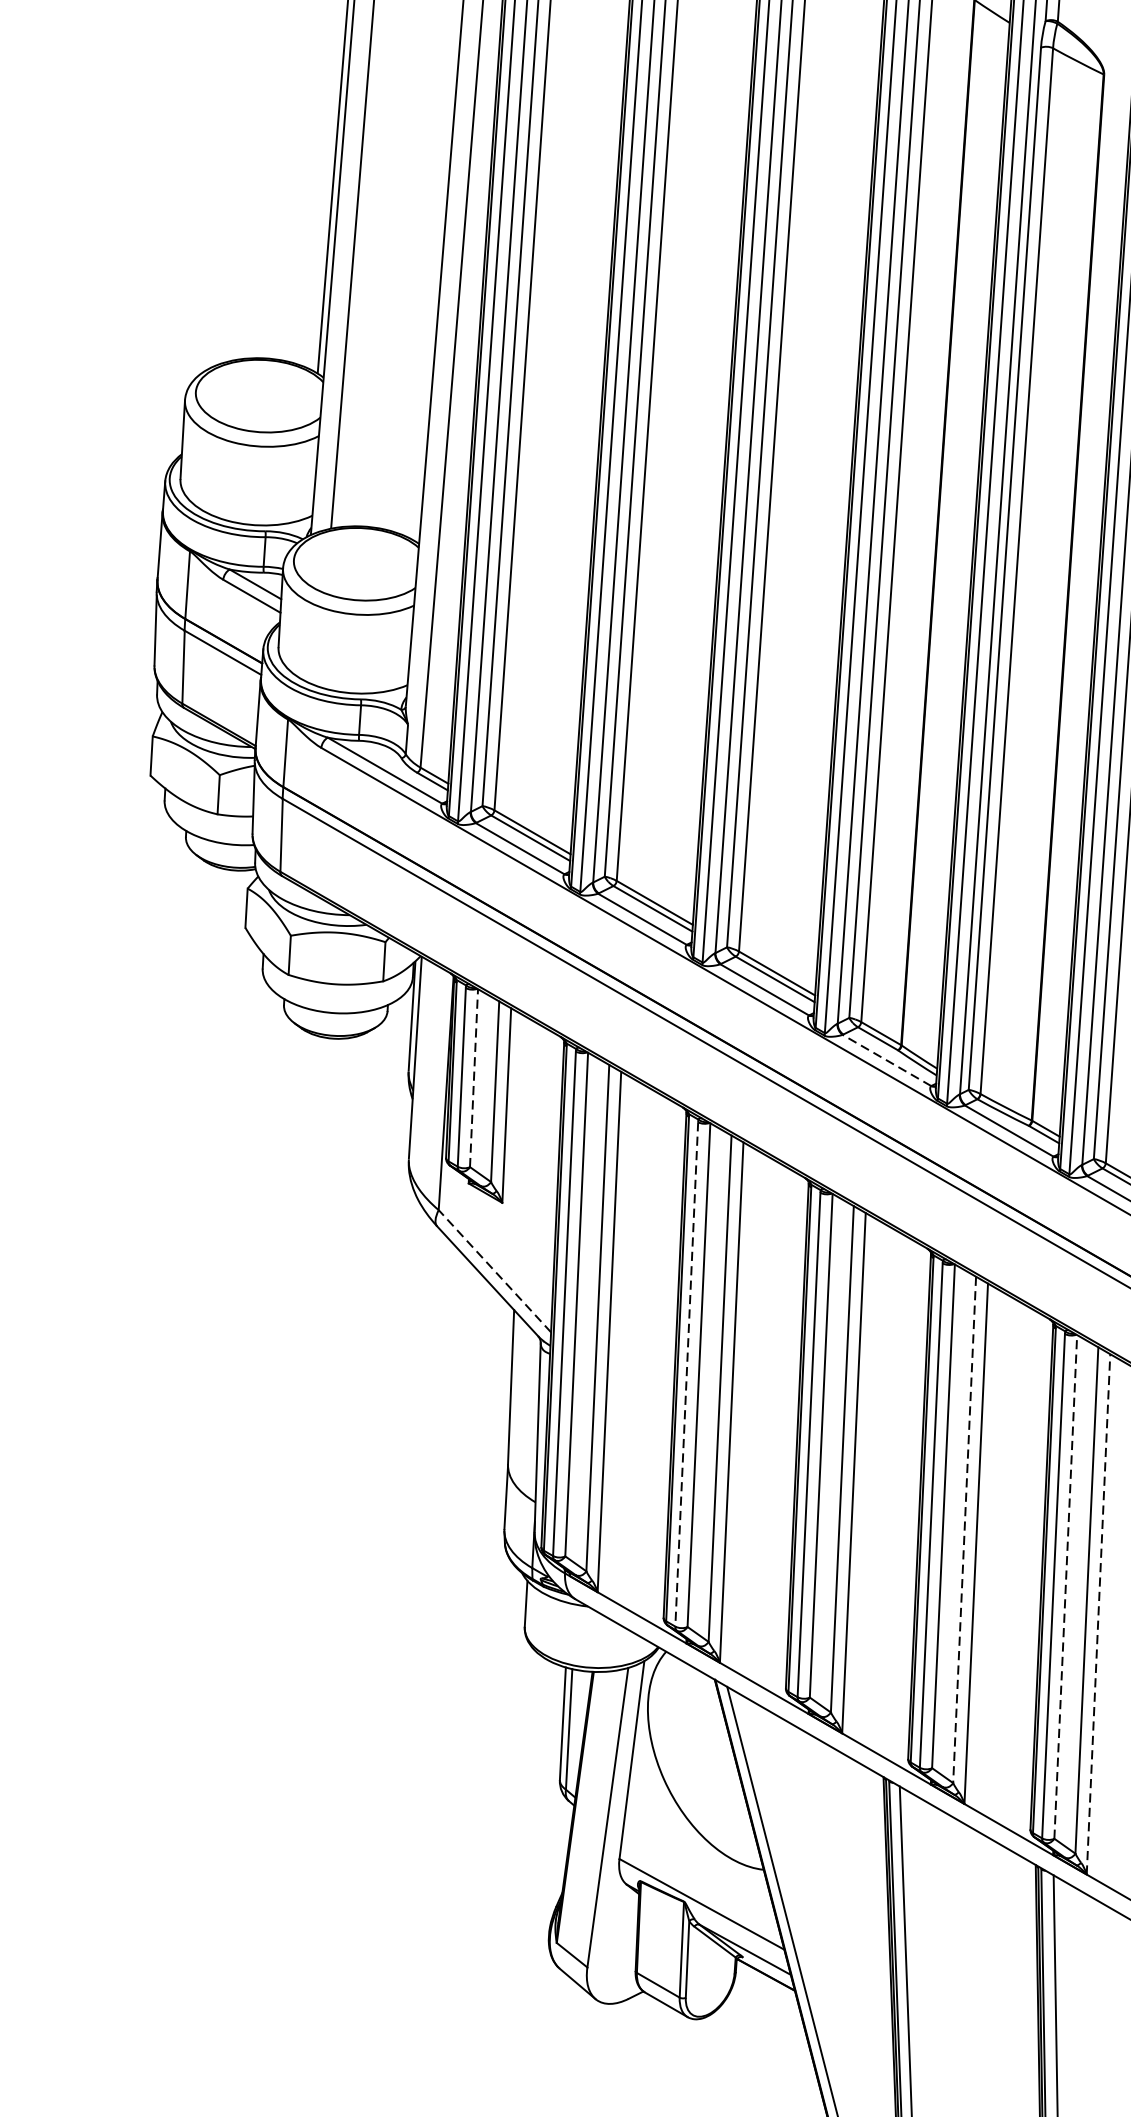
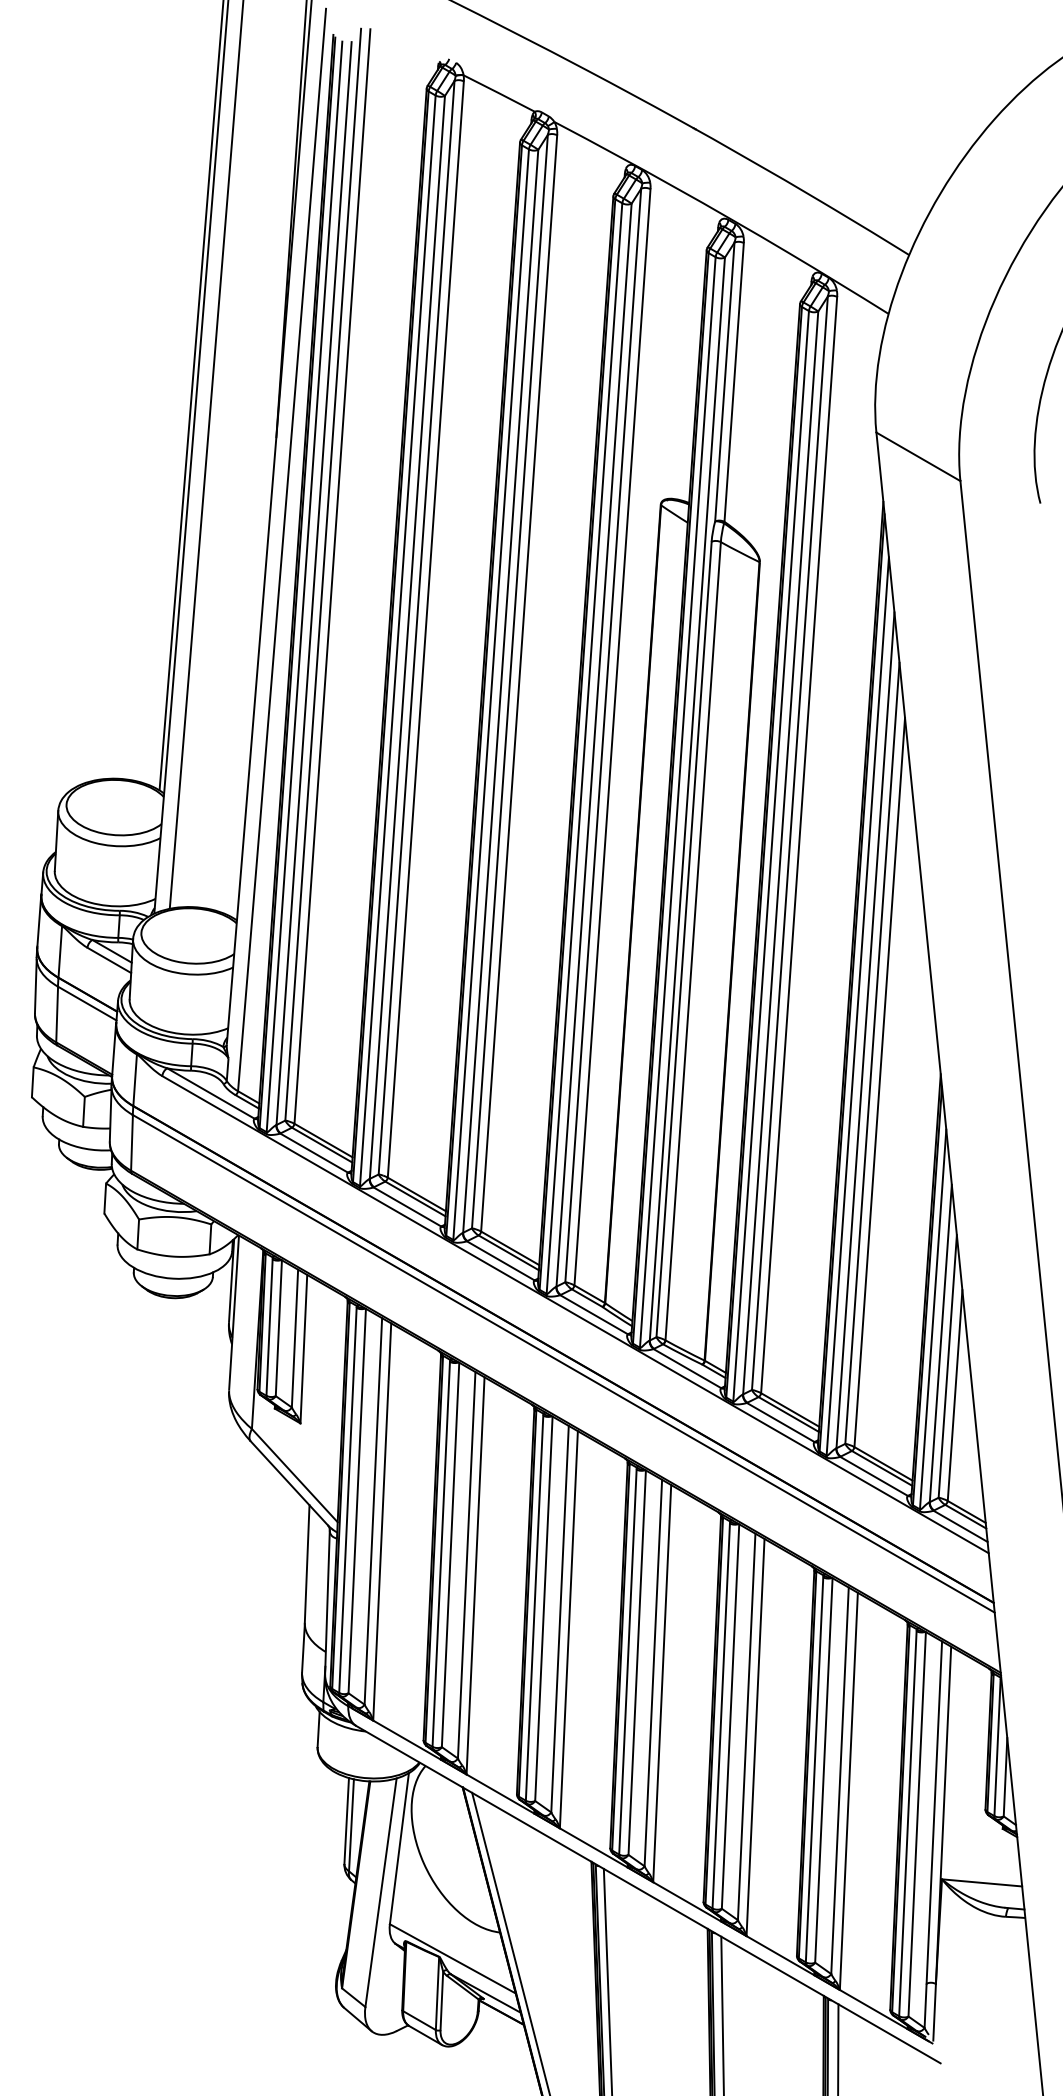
line: (886, 1060) -> (593, 1314), dashed -> solid
line: (473, 1078) -> (278, 1328), dashed -> solid
line: (494, 1271) -> (294, 1475), dashed -> solid
line: (687, 1374) -> (441, 1554), dashed -> solid
line: (964, 1530) -> (653, 1673), dashed -> solid
line: (1065, 1586) -> (730, 1716), dashed -> solid
line: (1098, 1614) -> (755, 1737), dashed -> solid

